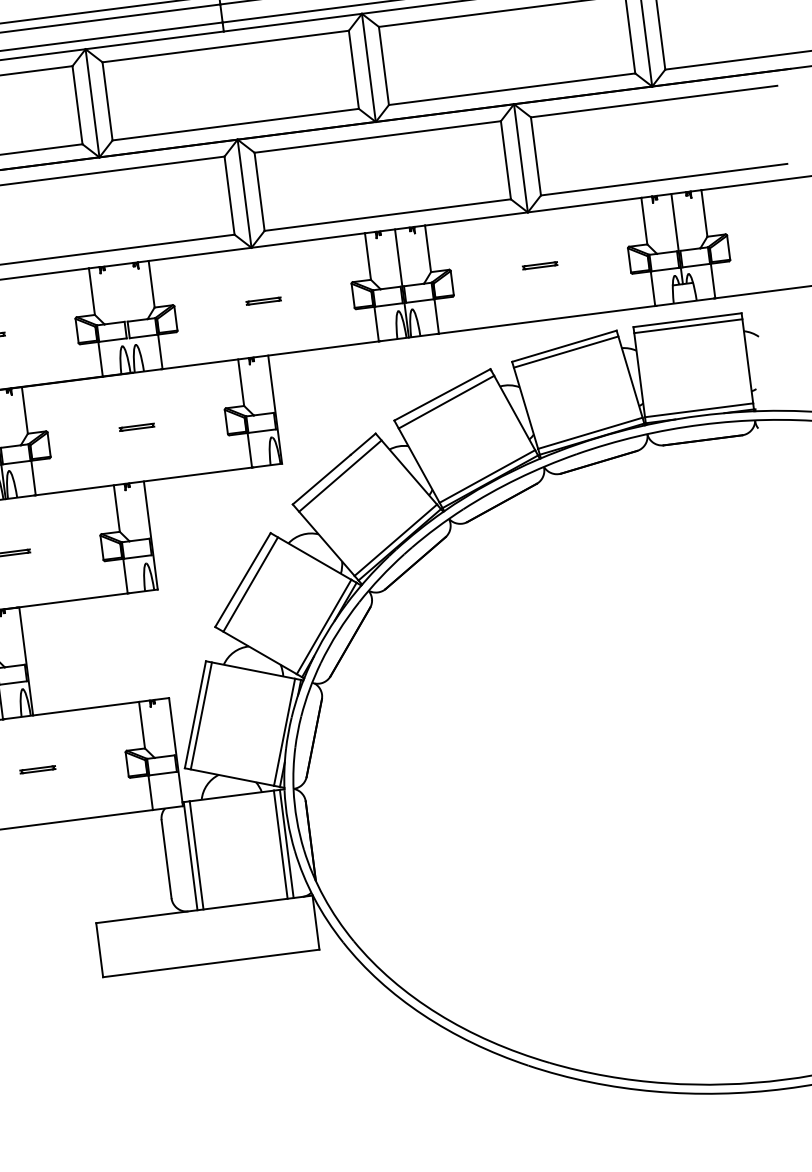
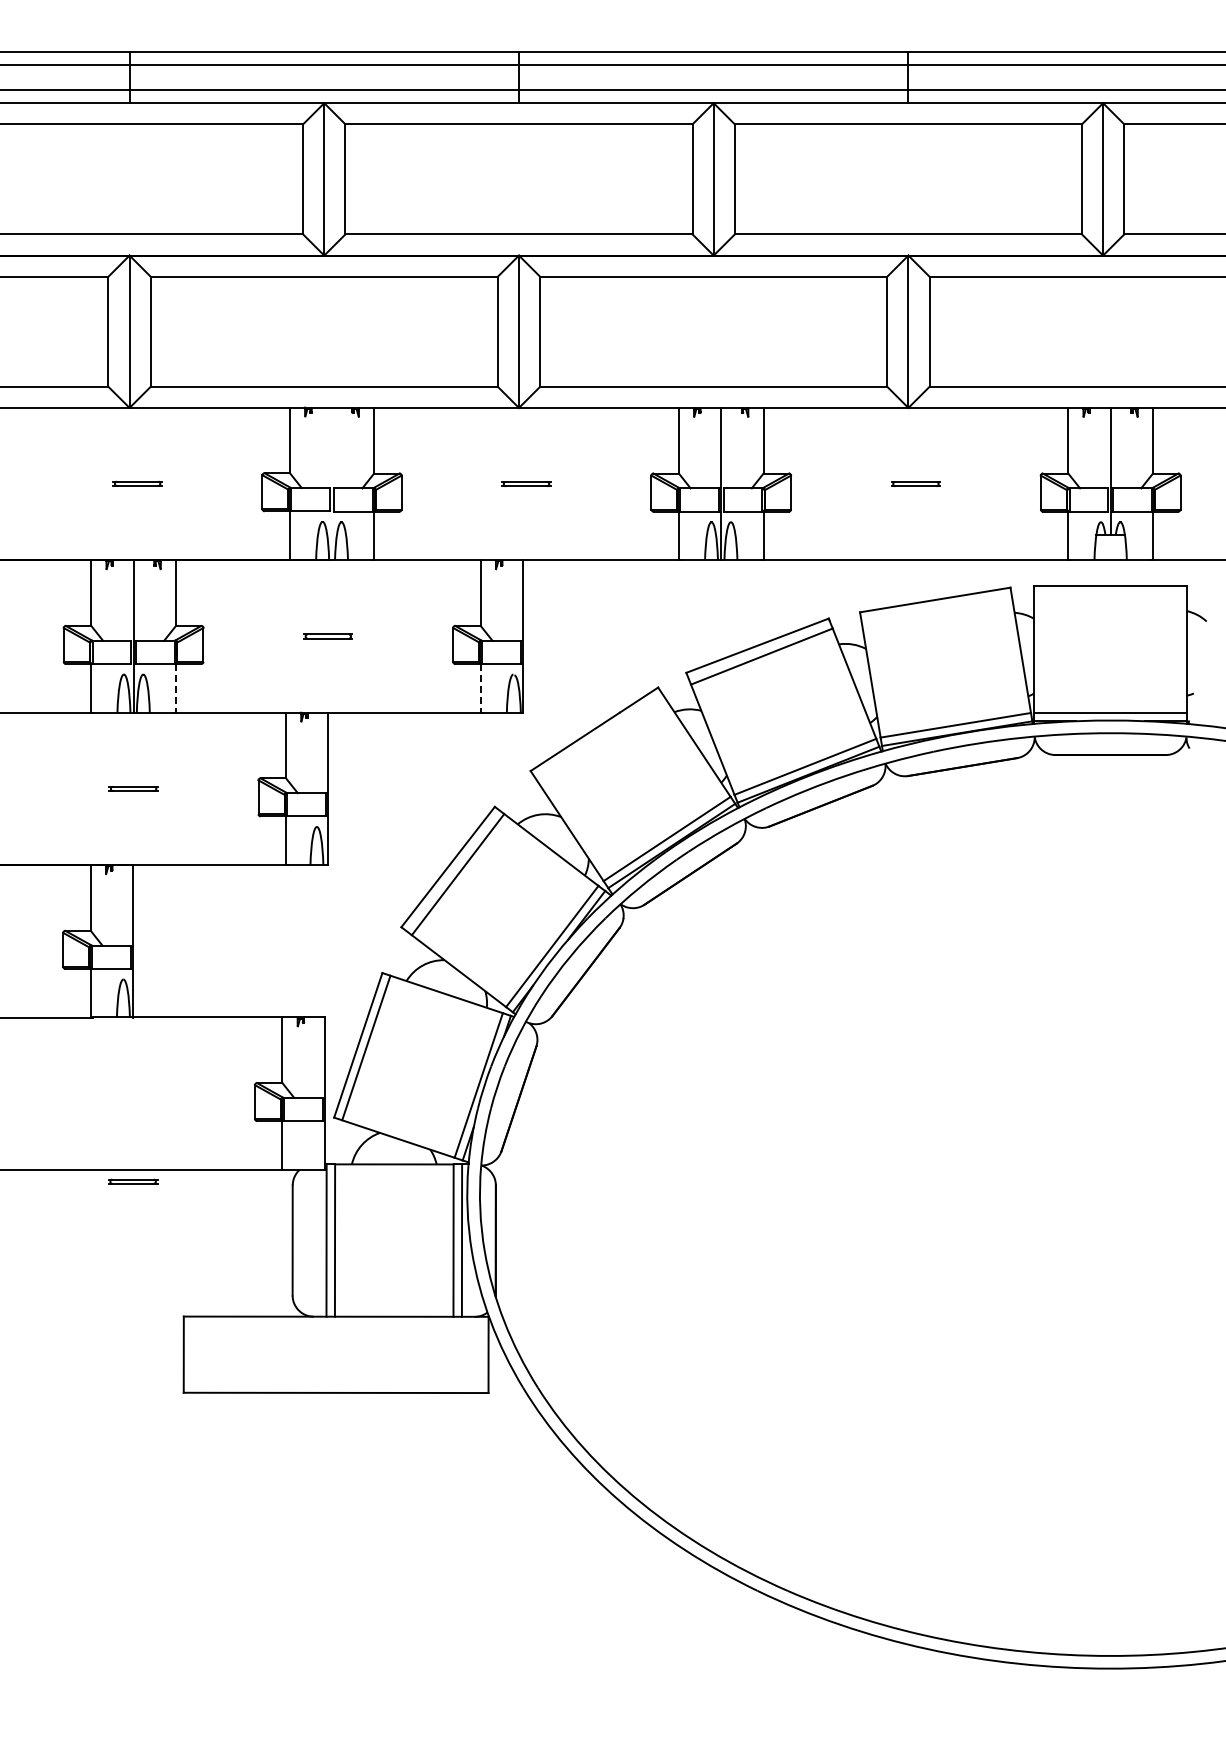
line: (688, 326) -> (1110, 594), removed
line: (566, 352) -> (936, 608), removed
line: (249, 450) -> (480, 688), solid -> dashed
line: (340, 476) -> (601, 740), removed
line: (33, 478) -> (175, 688), solid -> dashed
part: (38, 769) -> (133, 1181), moved

